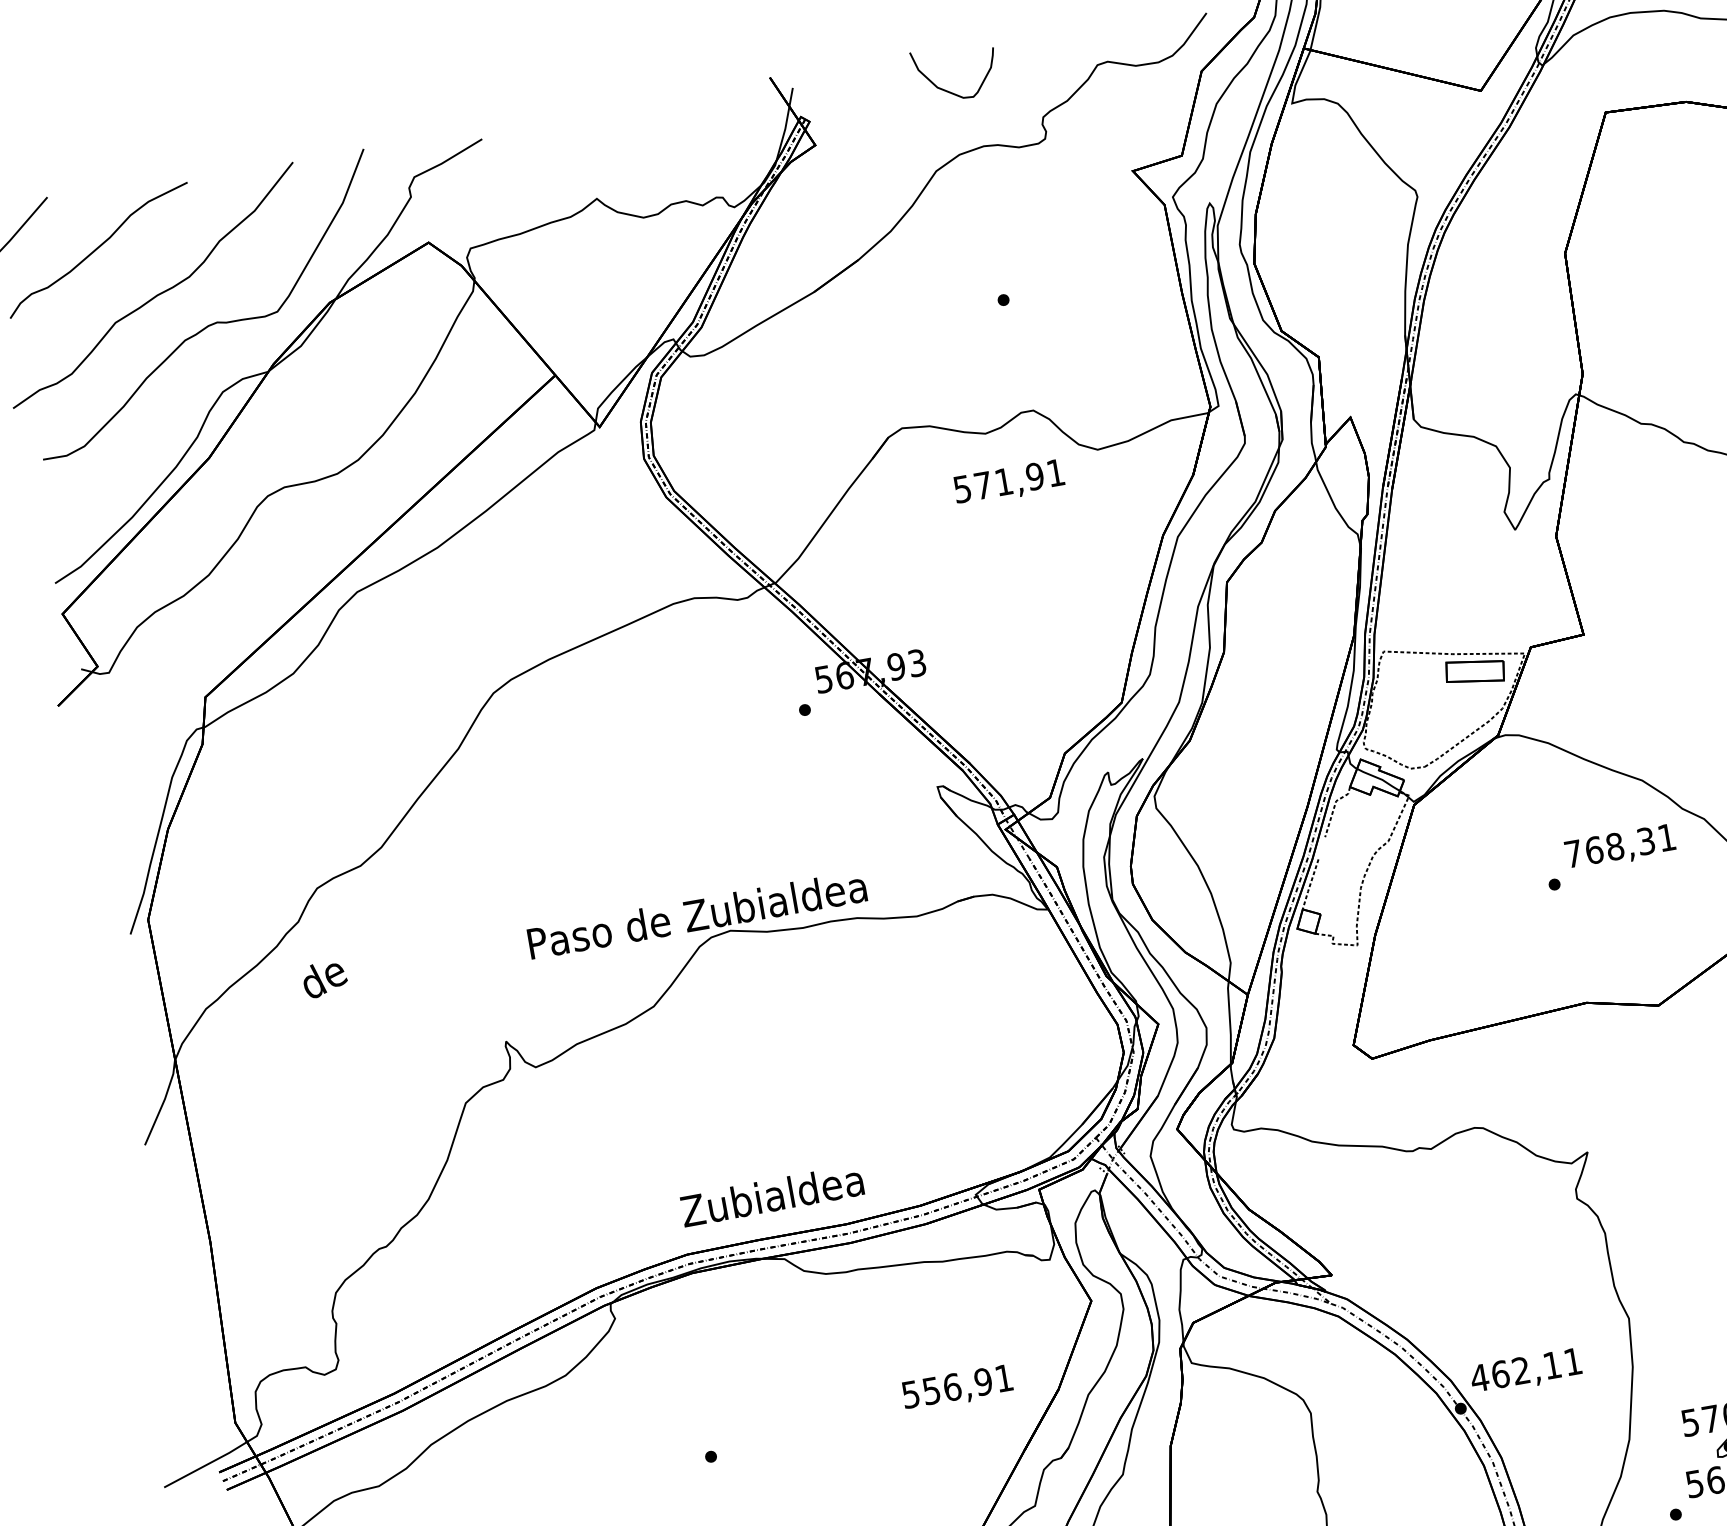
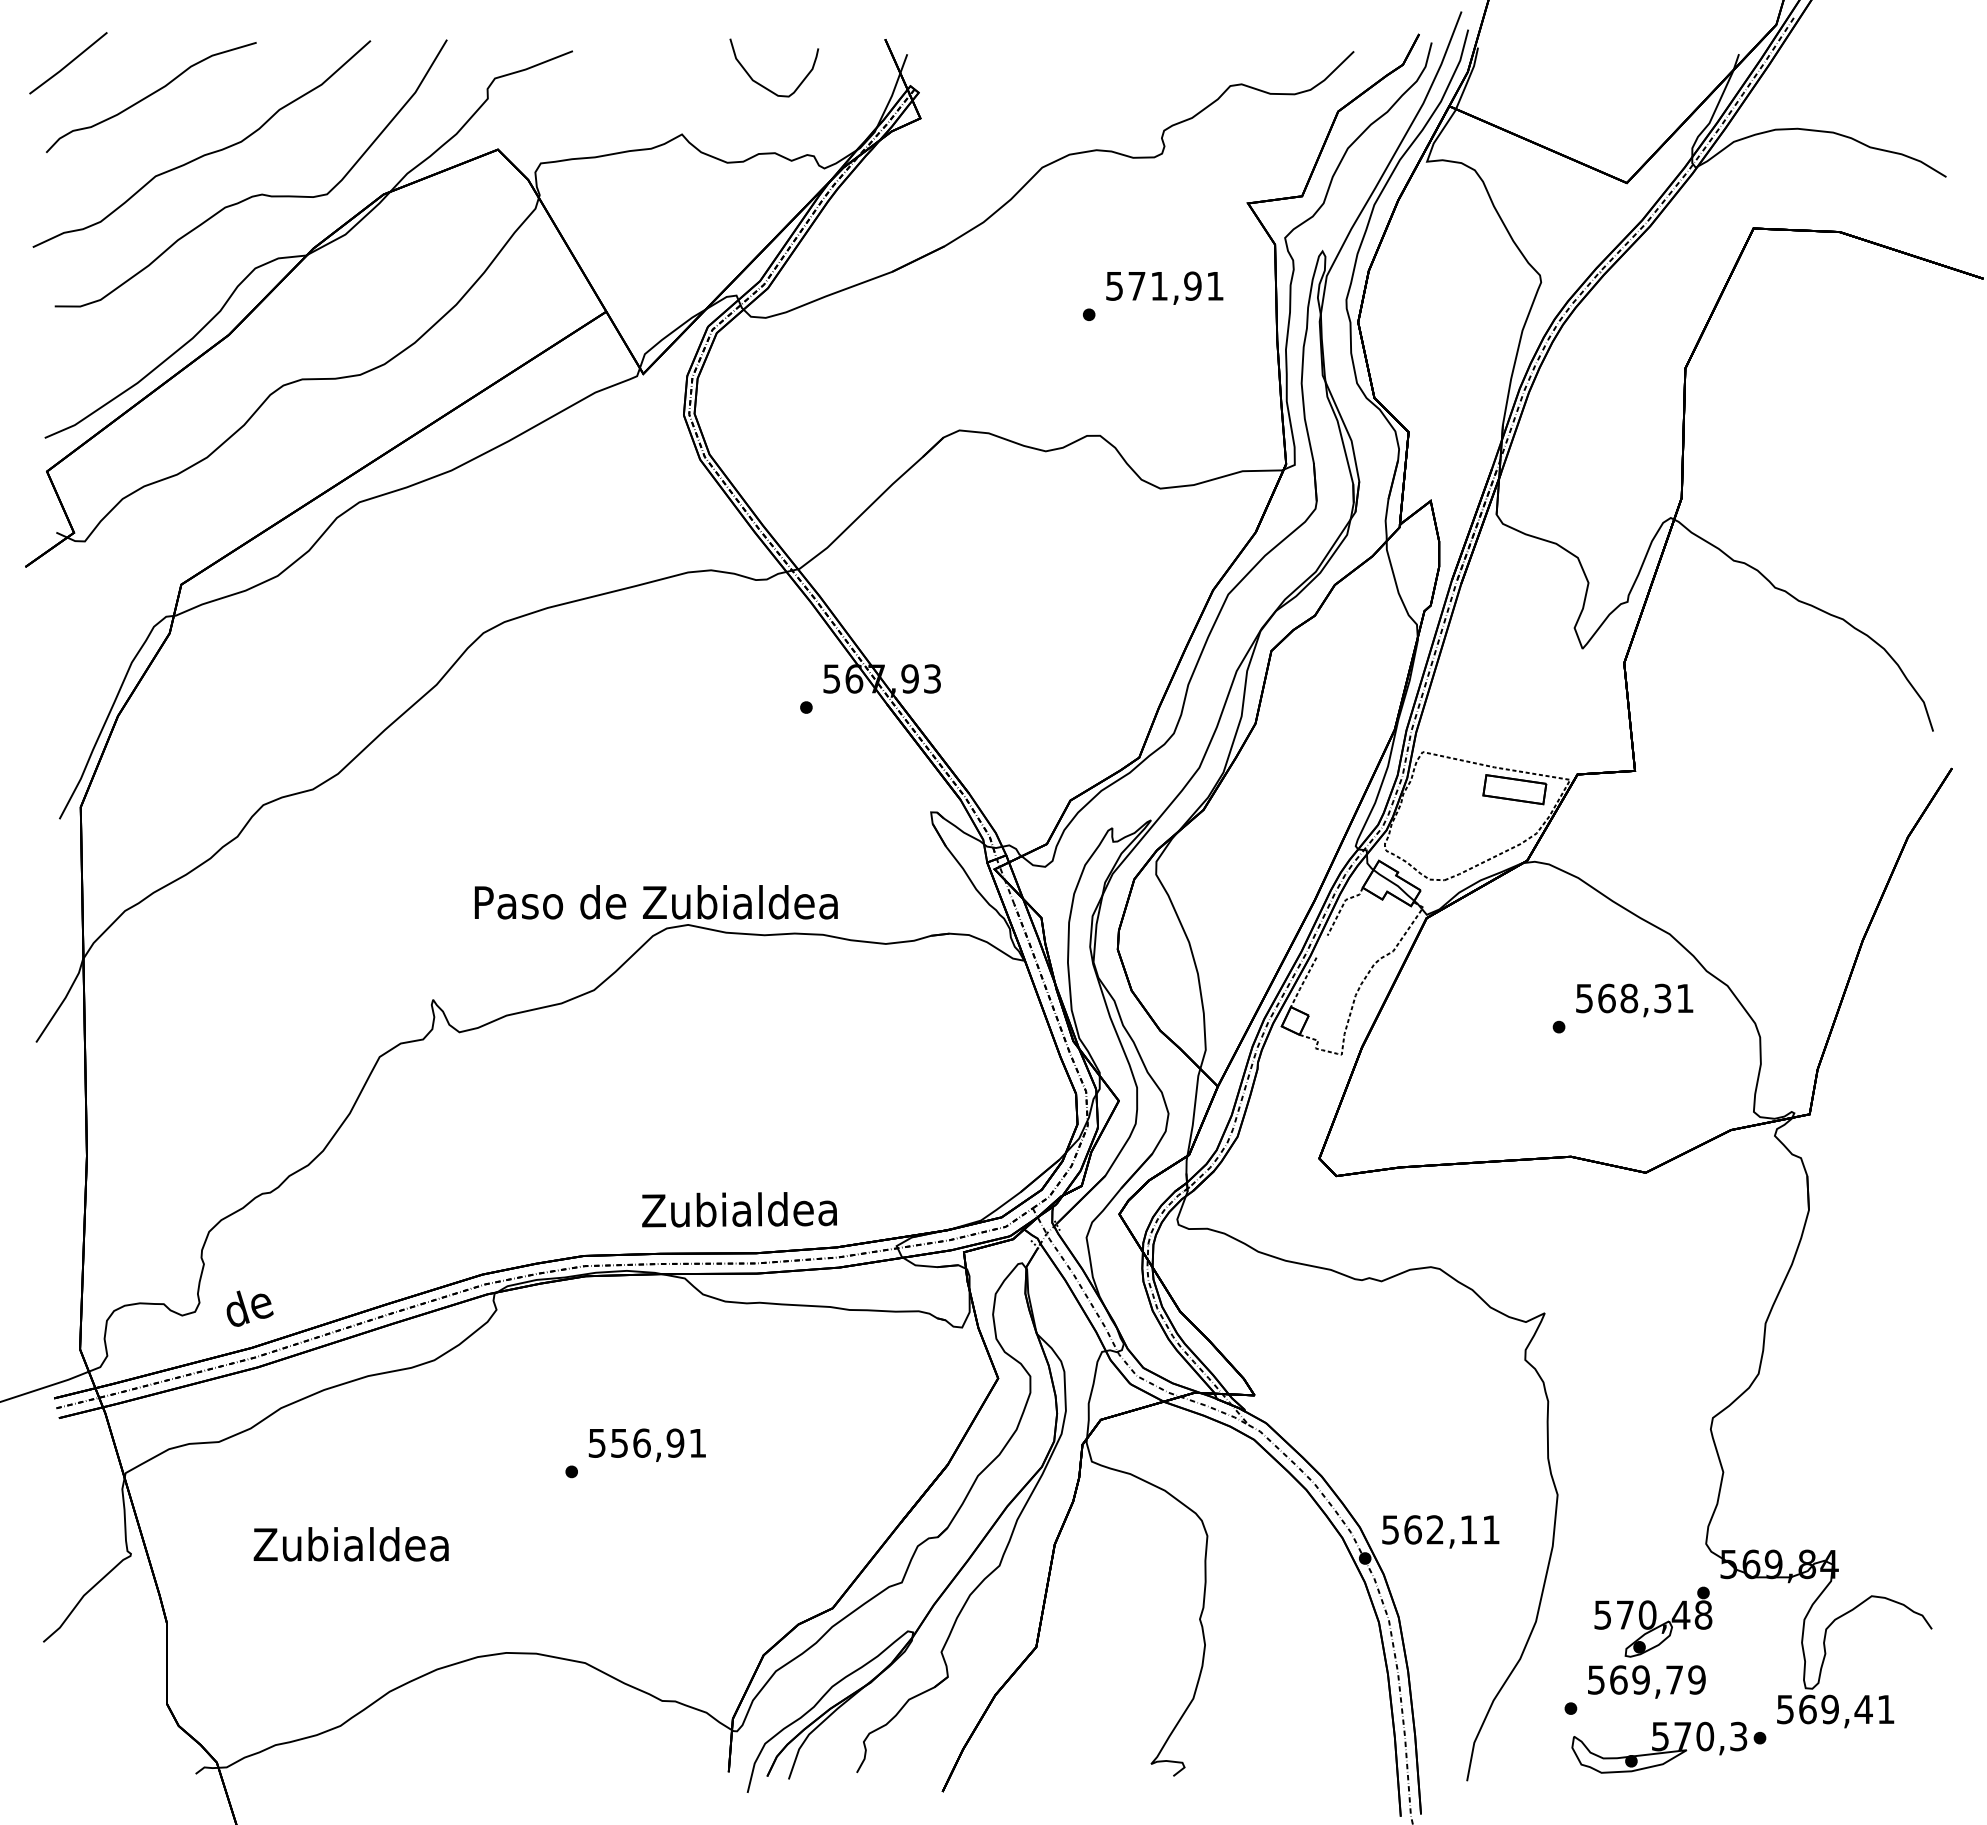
curve: (948, 90) -> (763, 85), moved
text: (1008, 482) -> (1164, 287), moved
text: (1573, 853) -> (1584, 998), 768,31 -> 568,31
text: (324, 979) -> (249, 1308), moved
text: (772, 1195) -> (739, 1209), moved
text: (1479, 1377) -> (1390, 1529), 462,11 -> 562,11
text: (956, 1387) -> (646, 1444), moved

